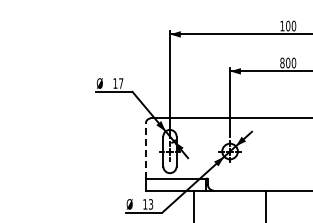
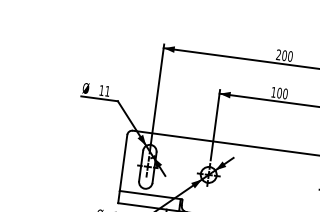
text: (282, 25) -> (278, 54), 100 -> 200
text: (282, 62) -> (273, 91), 800 -> 100
text: (121, 83) -> (107, 91), 17 -> 11
line: (145, 150) -> (123, 162), dashed -> solid

